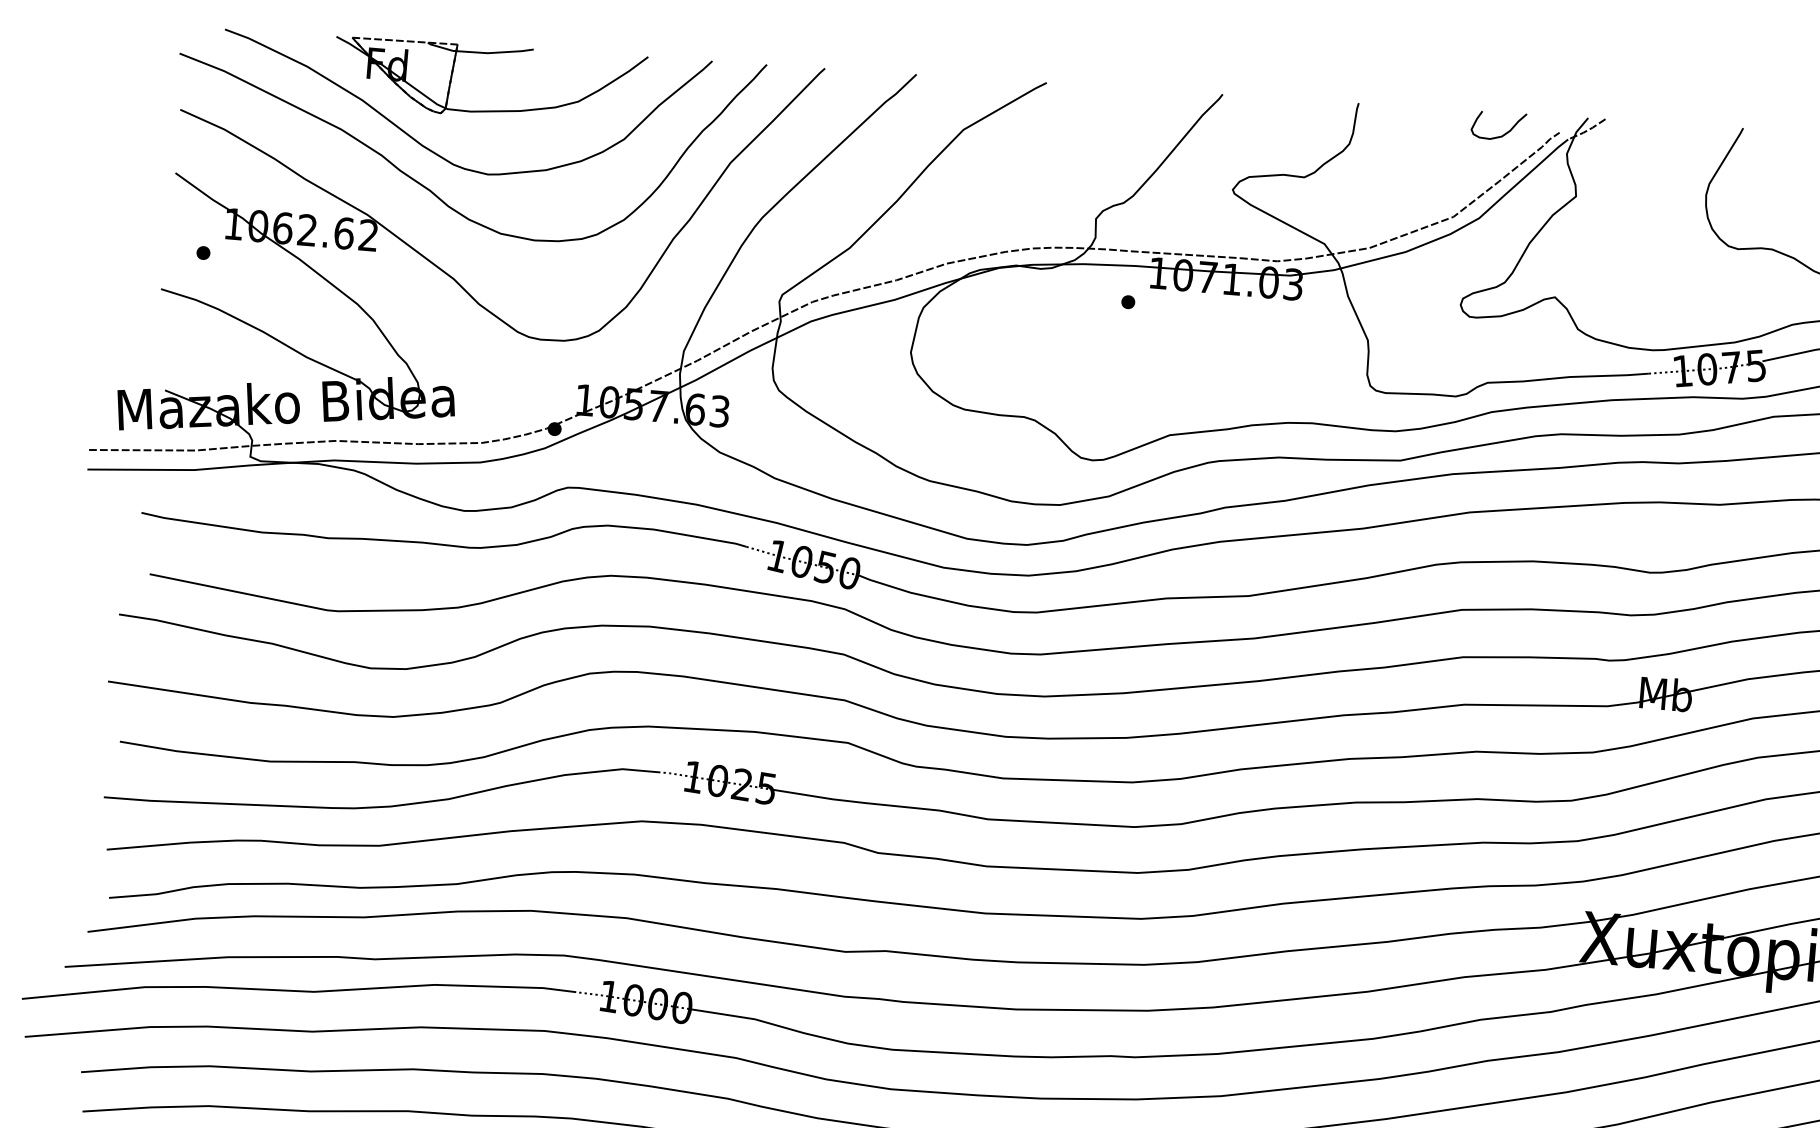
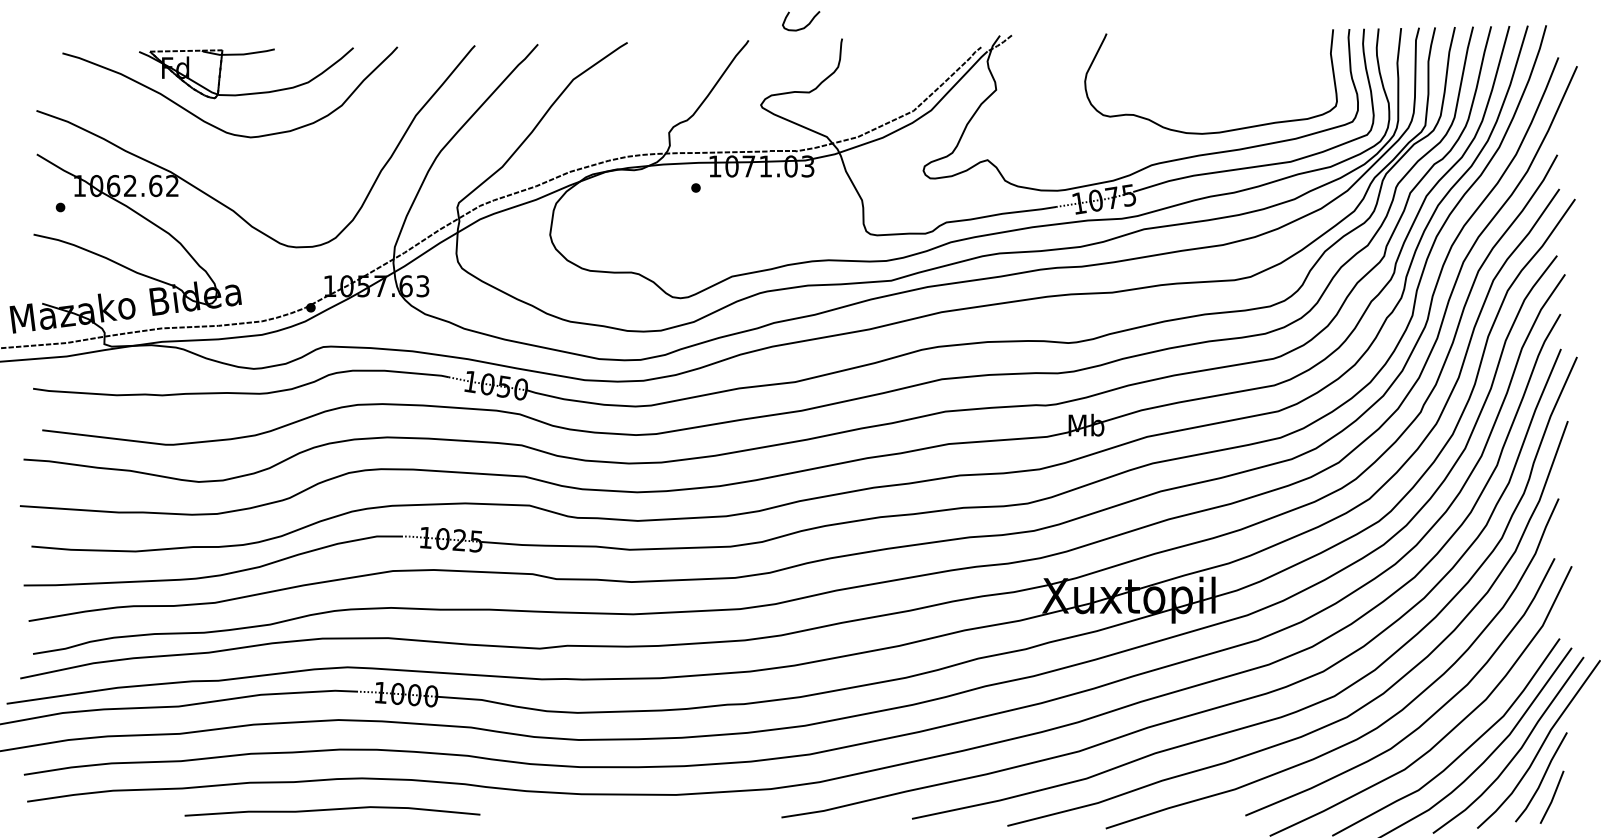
curve: (1504, 132) -> (805, 25), moved
curve: (428, 187) -> (210, 149), removed

